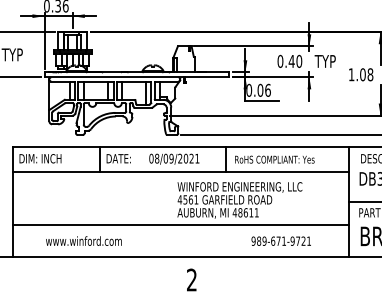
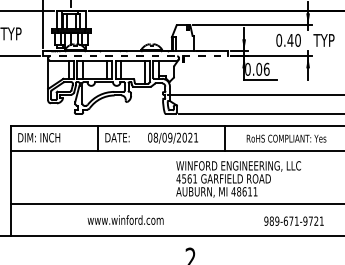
line: (137, 77) -> (136, 56), solid -> dashed
text: (274, 159) -> (286, 138), moved
text: (83, 240) -> (125, 219), moved
text: (280, 240) -> (293, 220), moved

